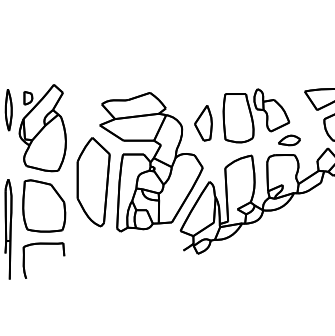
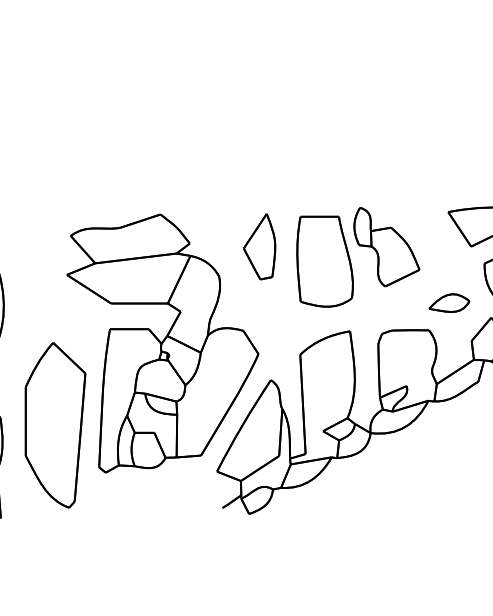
part: (203, 123) -> (259, 247), moved
part: (289, 140) -> (449, 303), moved
part: (93, 182) -> (55, 425), moved

